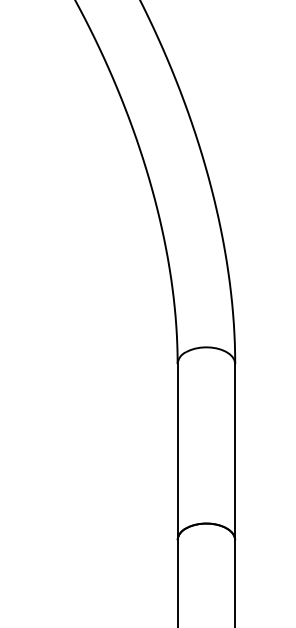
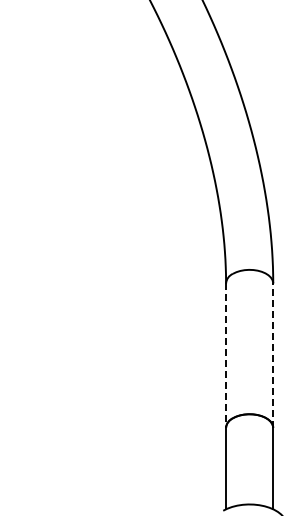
line: (235, 451) -> (273, 355), solid -> dashed
line: (178, 453) -> (226, 356), solid -> dashed

